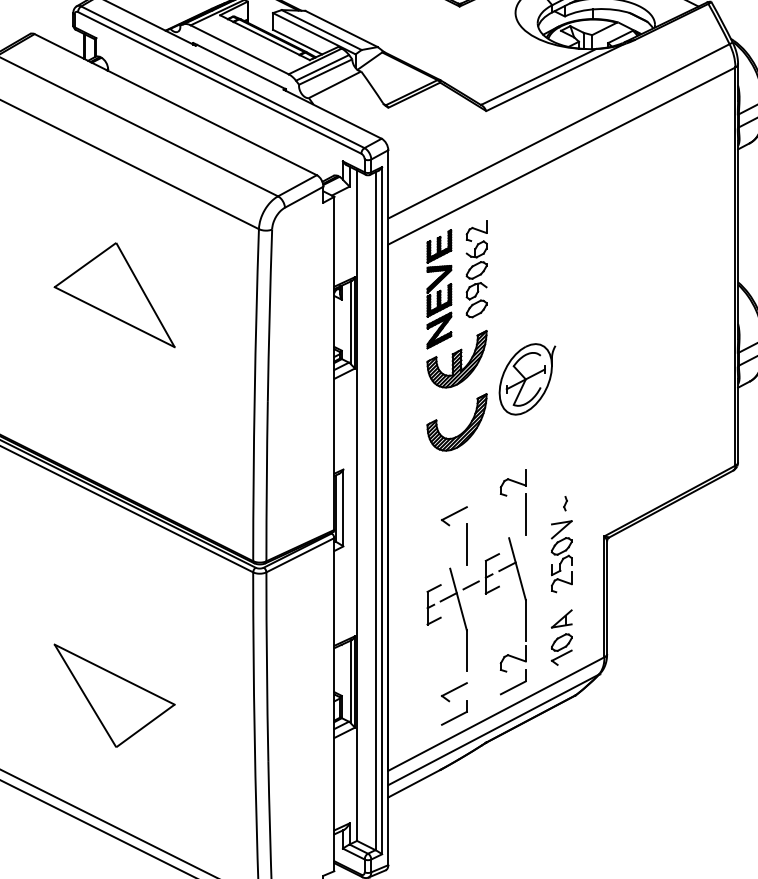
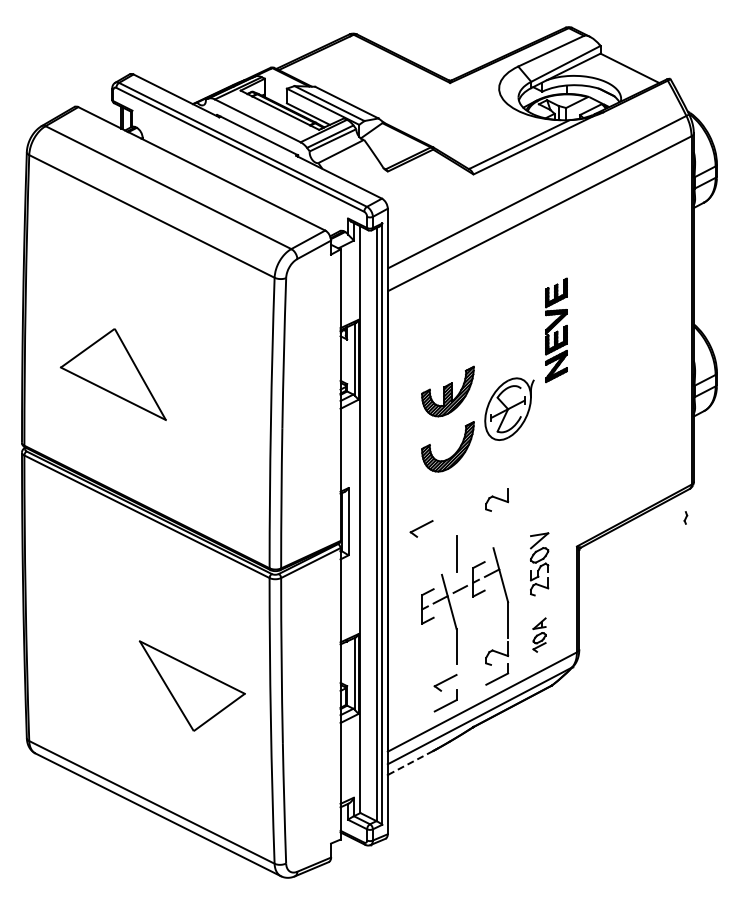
part: (475, 268) -> (464, 312), removed
part: (439, 289) -> (556, 330), moved
part: (113, 295) -> (112, 374), moved
part: (565, 503) -> (685, 517), moved
line: (526, 513) -> (508, 526), removed
part: (454, 515) -> (421, 528), moved
part: (561, 636) -> (539, 634), size x0.7
part: (113, 695) -> (191, 685), moved
line: (414, 783) -> (410, 762), solid -> dashed

